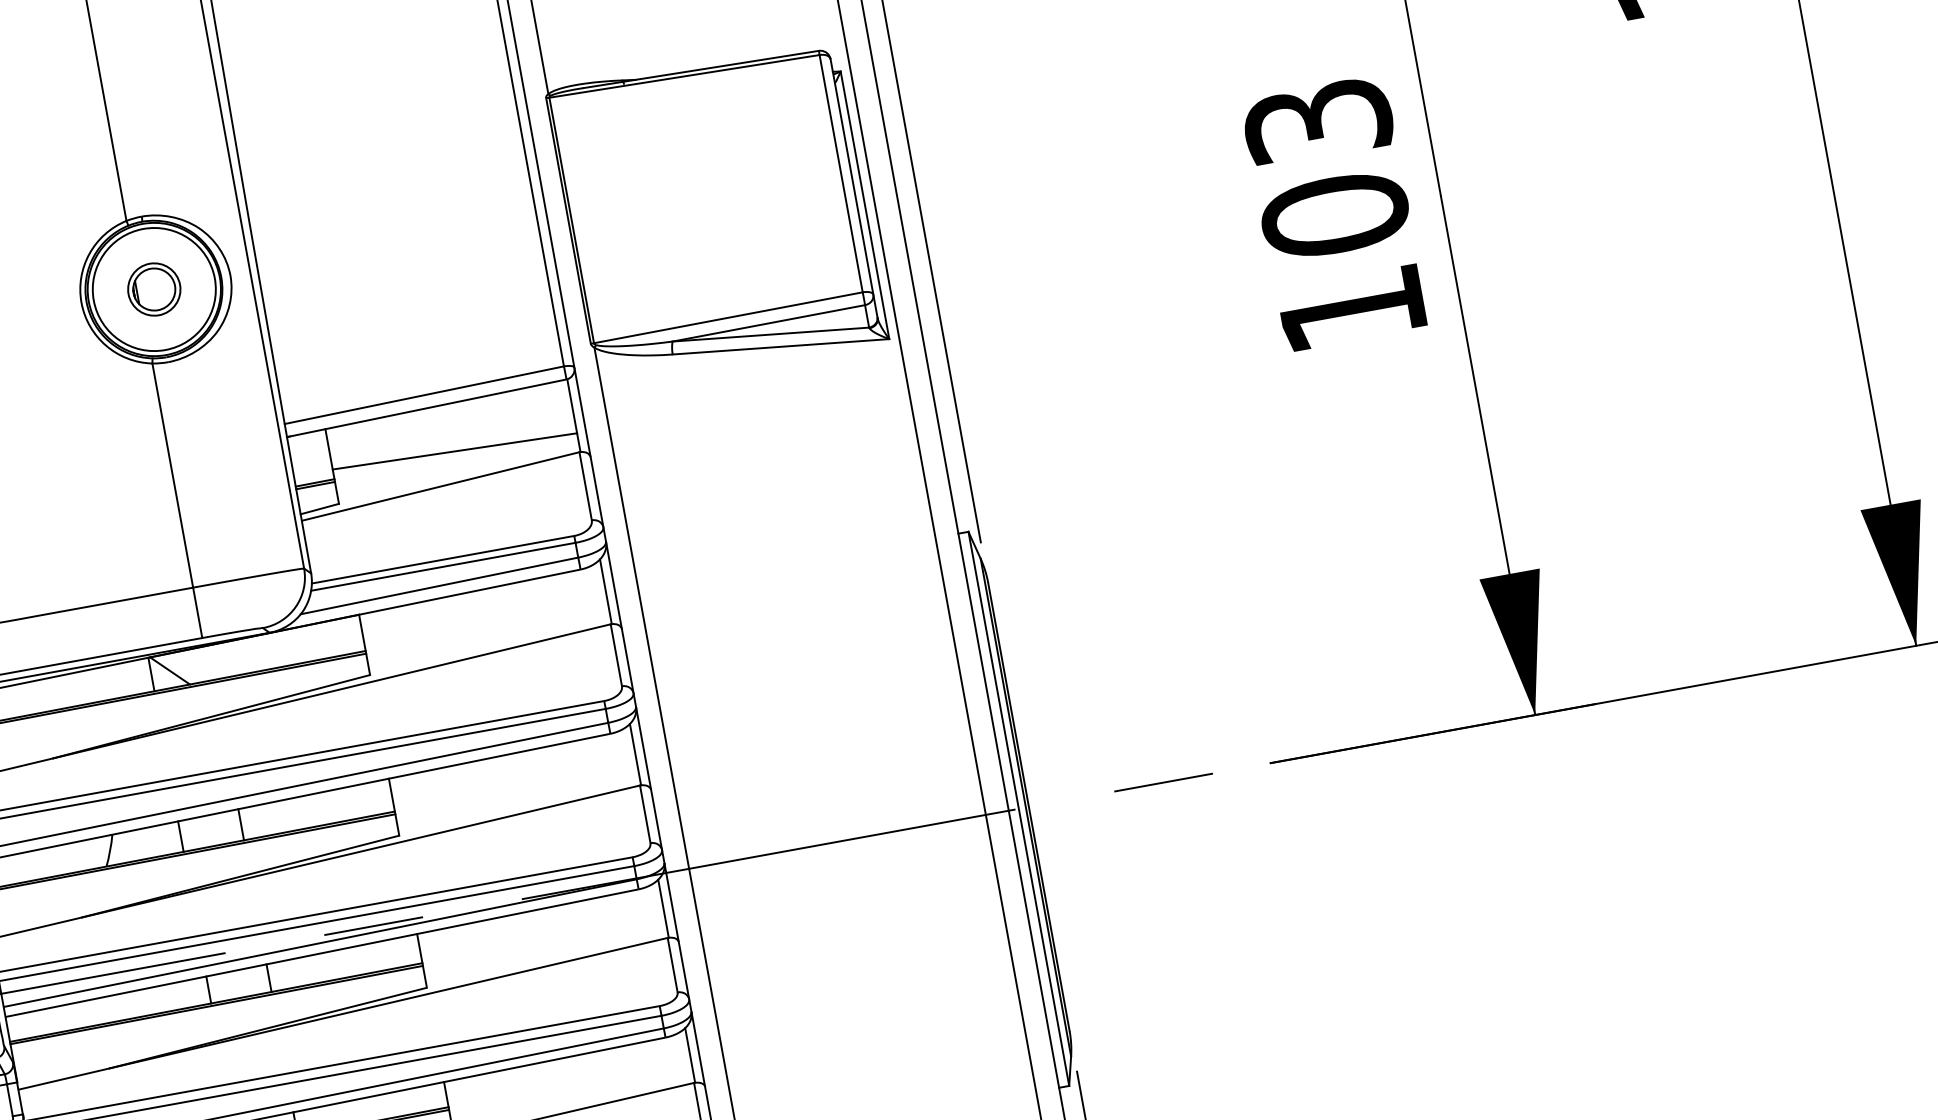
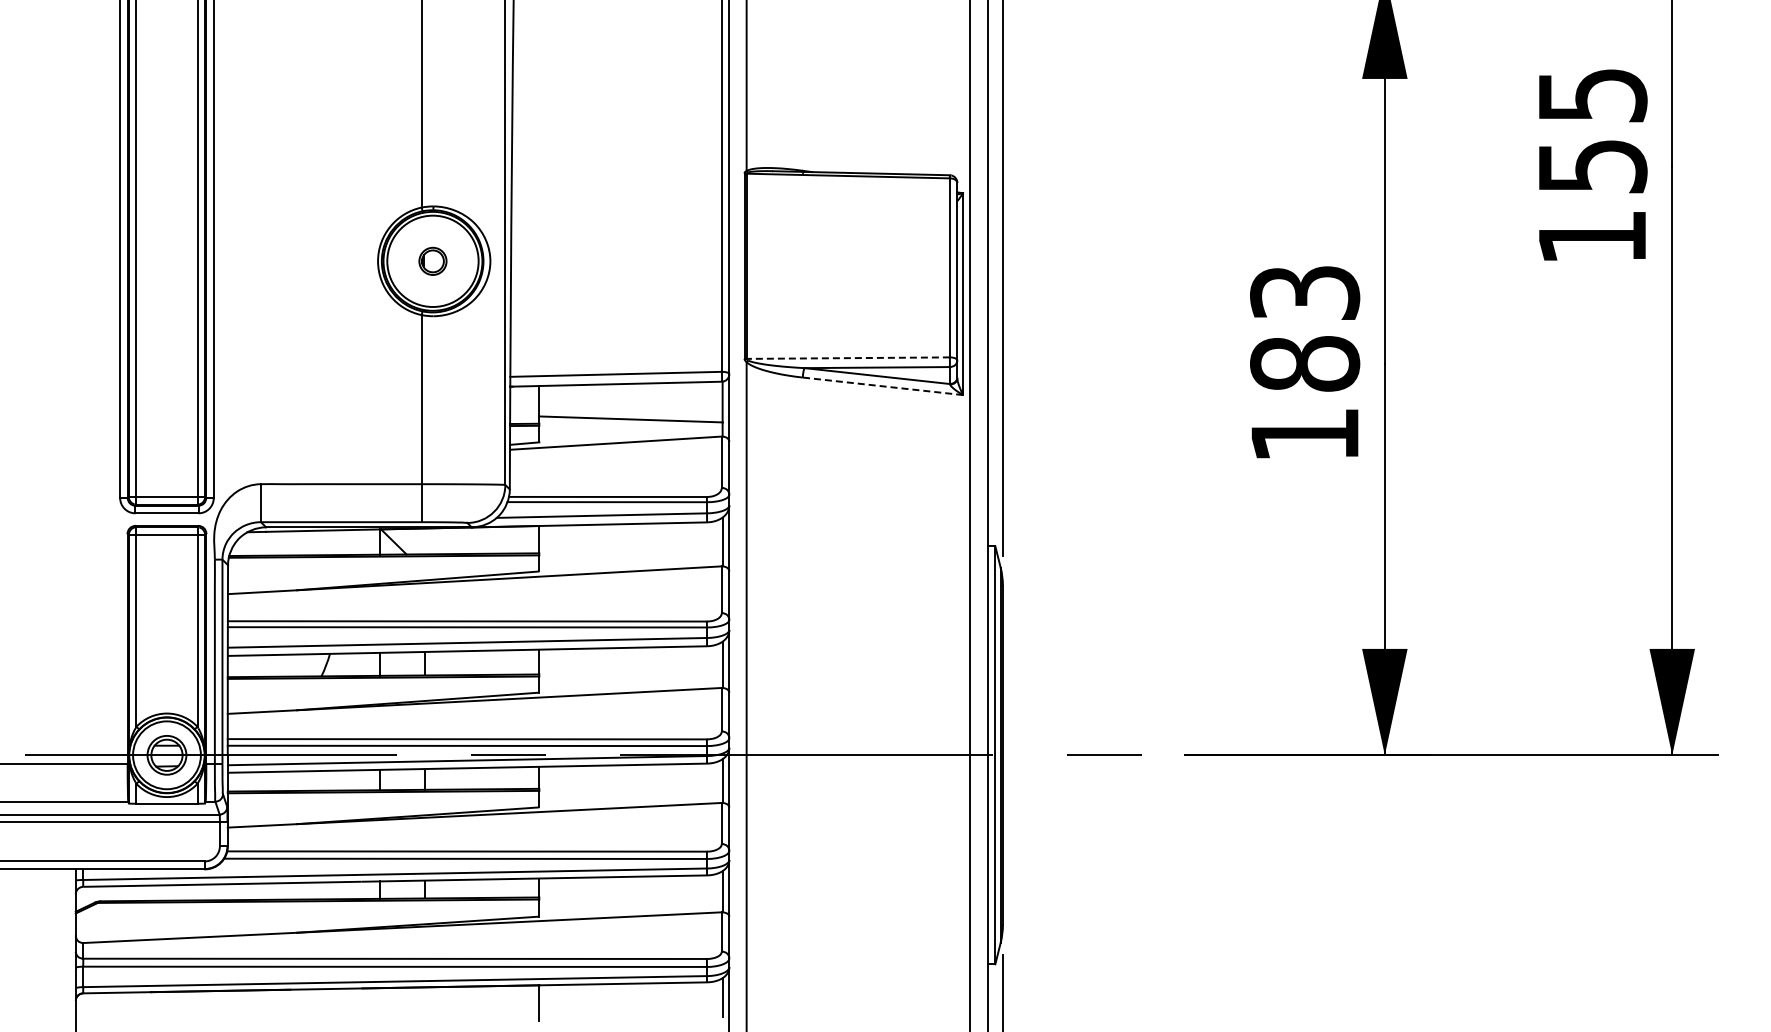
text: (1335, 214) -> (1305, 363), 103 -> 183
part: (153, 289) -> (432, 261), size x0.7
line: (727, 318) -> (847, 358), solid -> dashed
line: (780, 347) -> (882, 386), solid -> dashed

